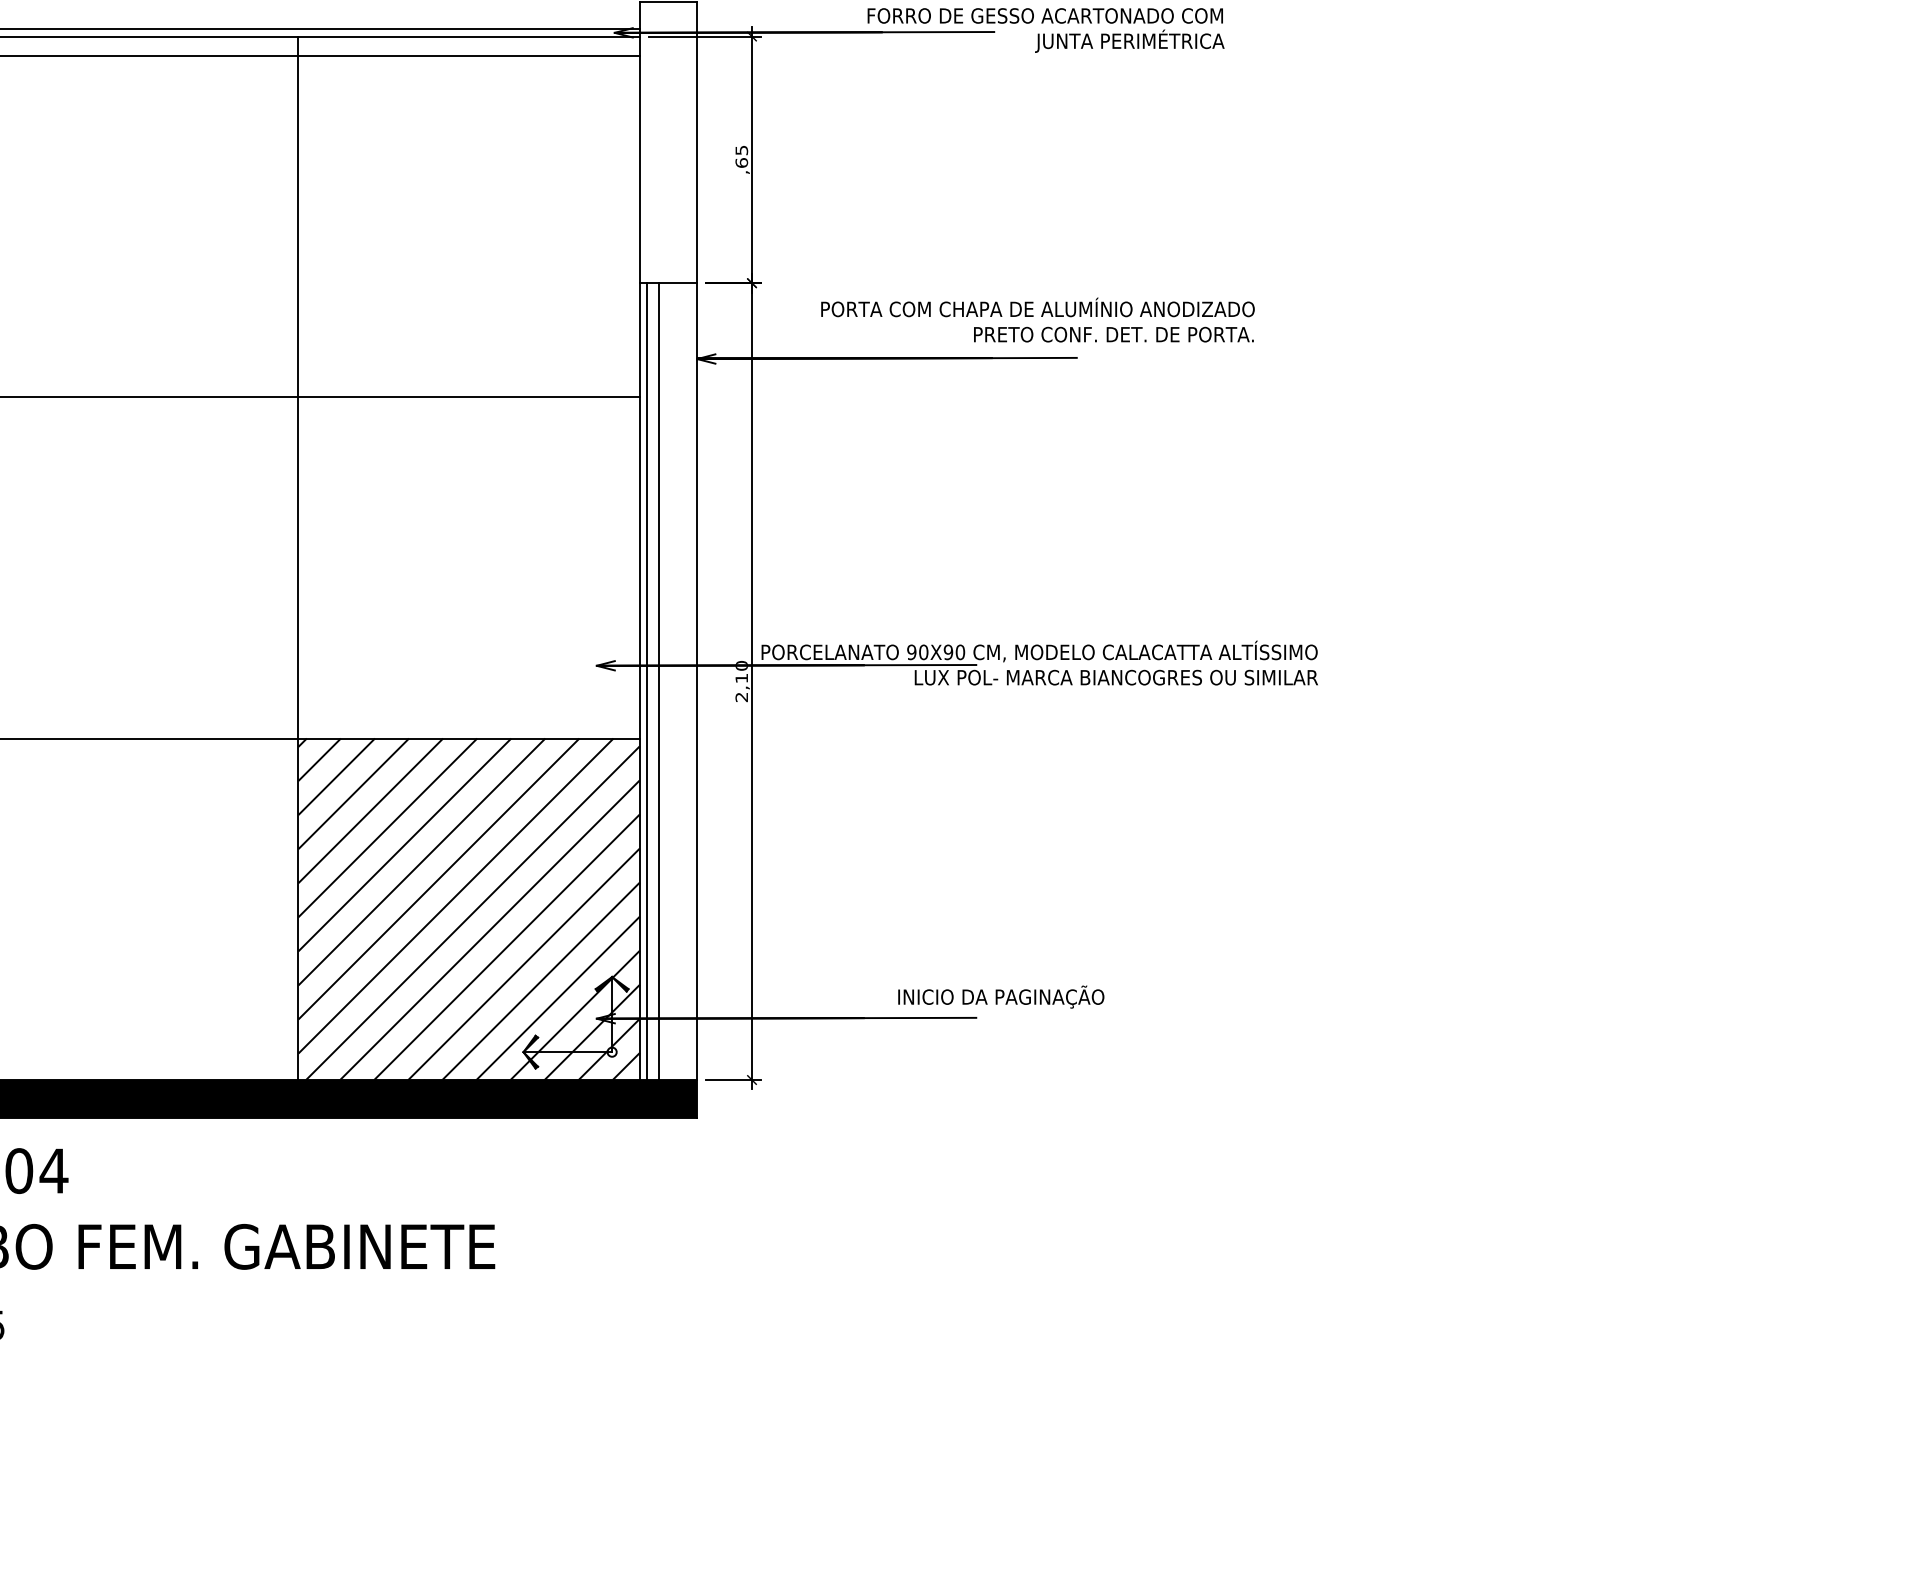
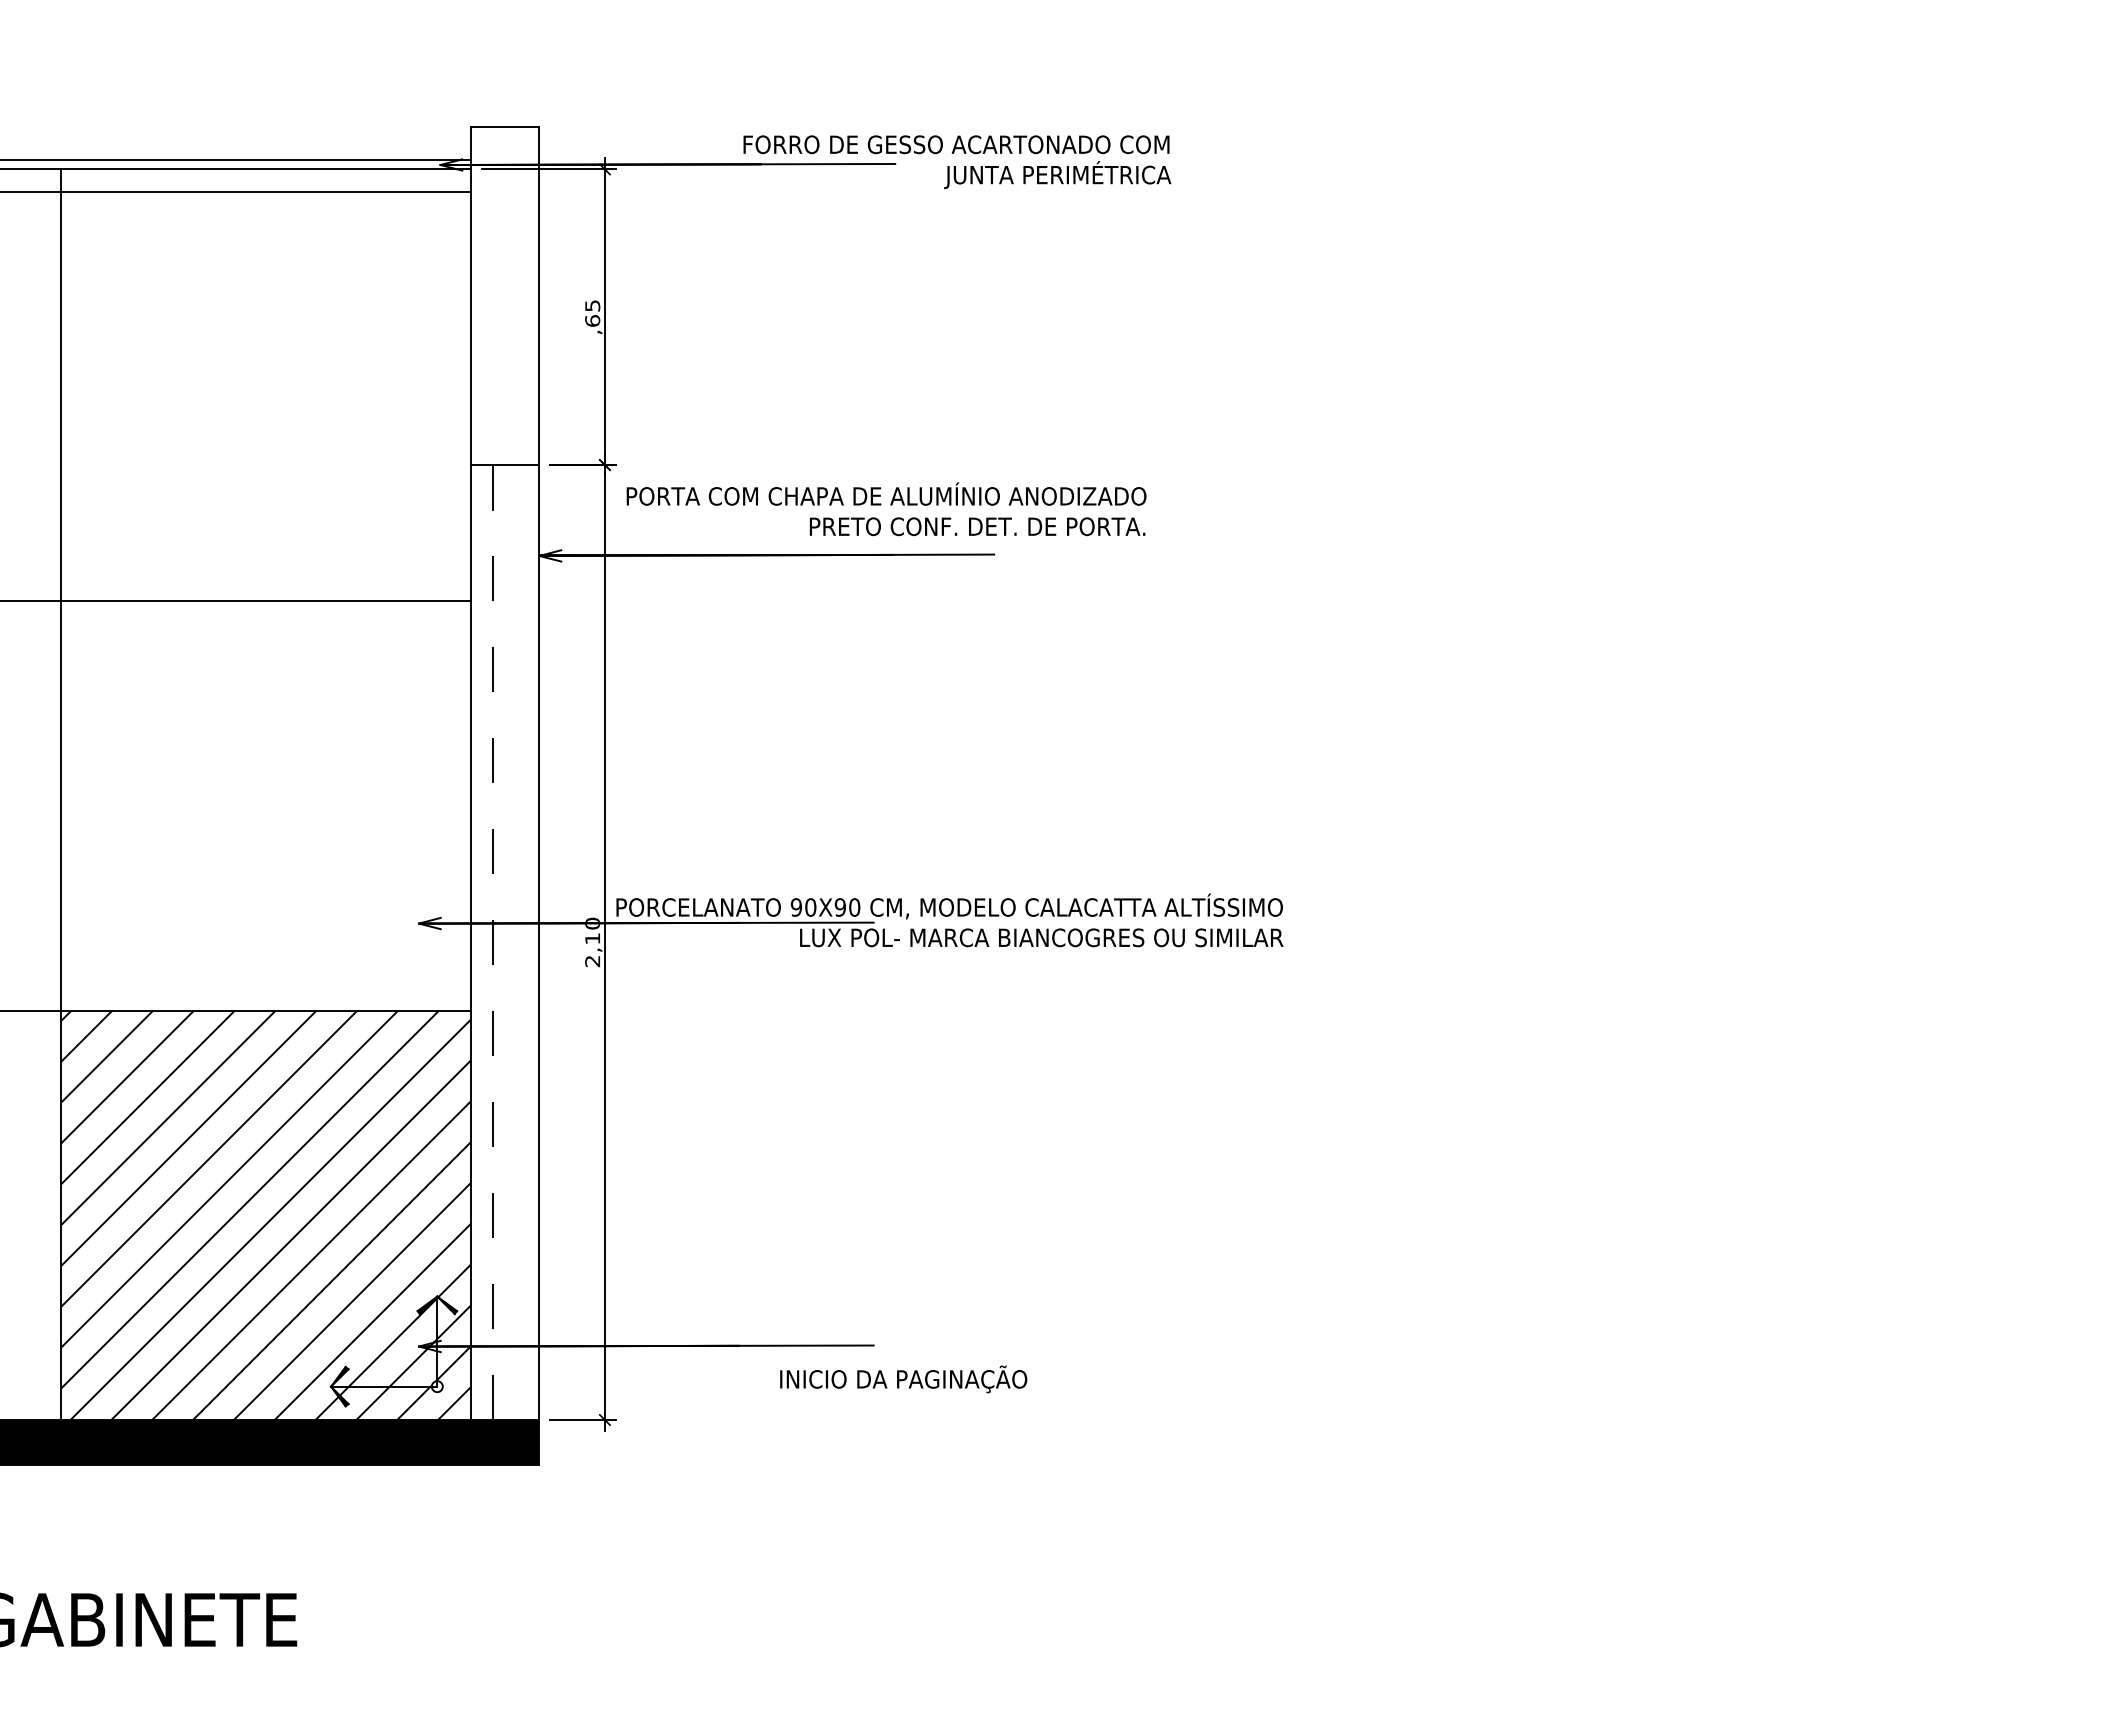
text: (1037, 319) -> (885, 508), moved
line: (647, 681) -> (479, 942), removed
line: (658, 682) -> (492, 943), solid -> dashed
text: (1001, 996) -> (903, 1378), moved

